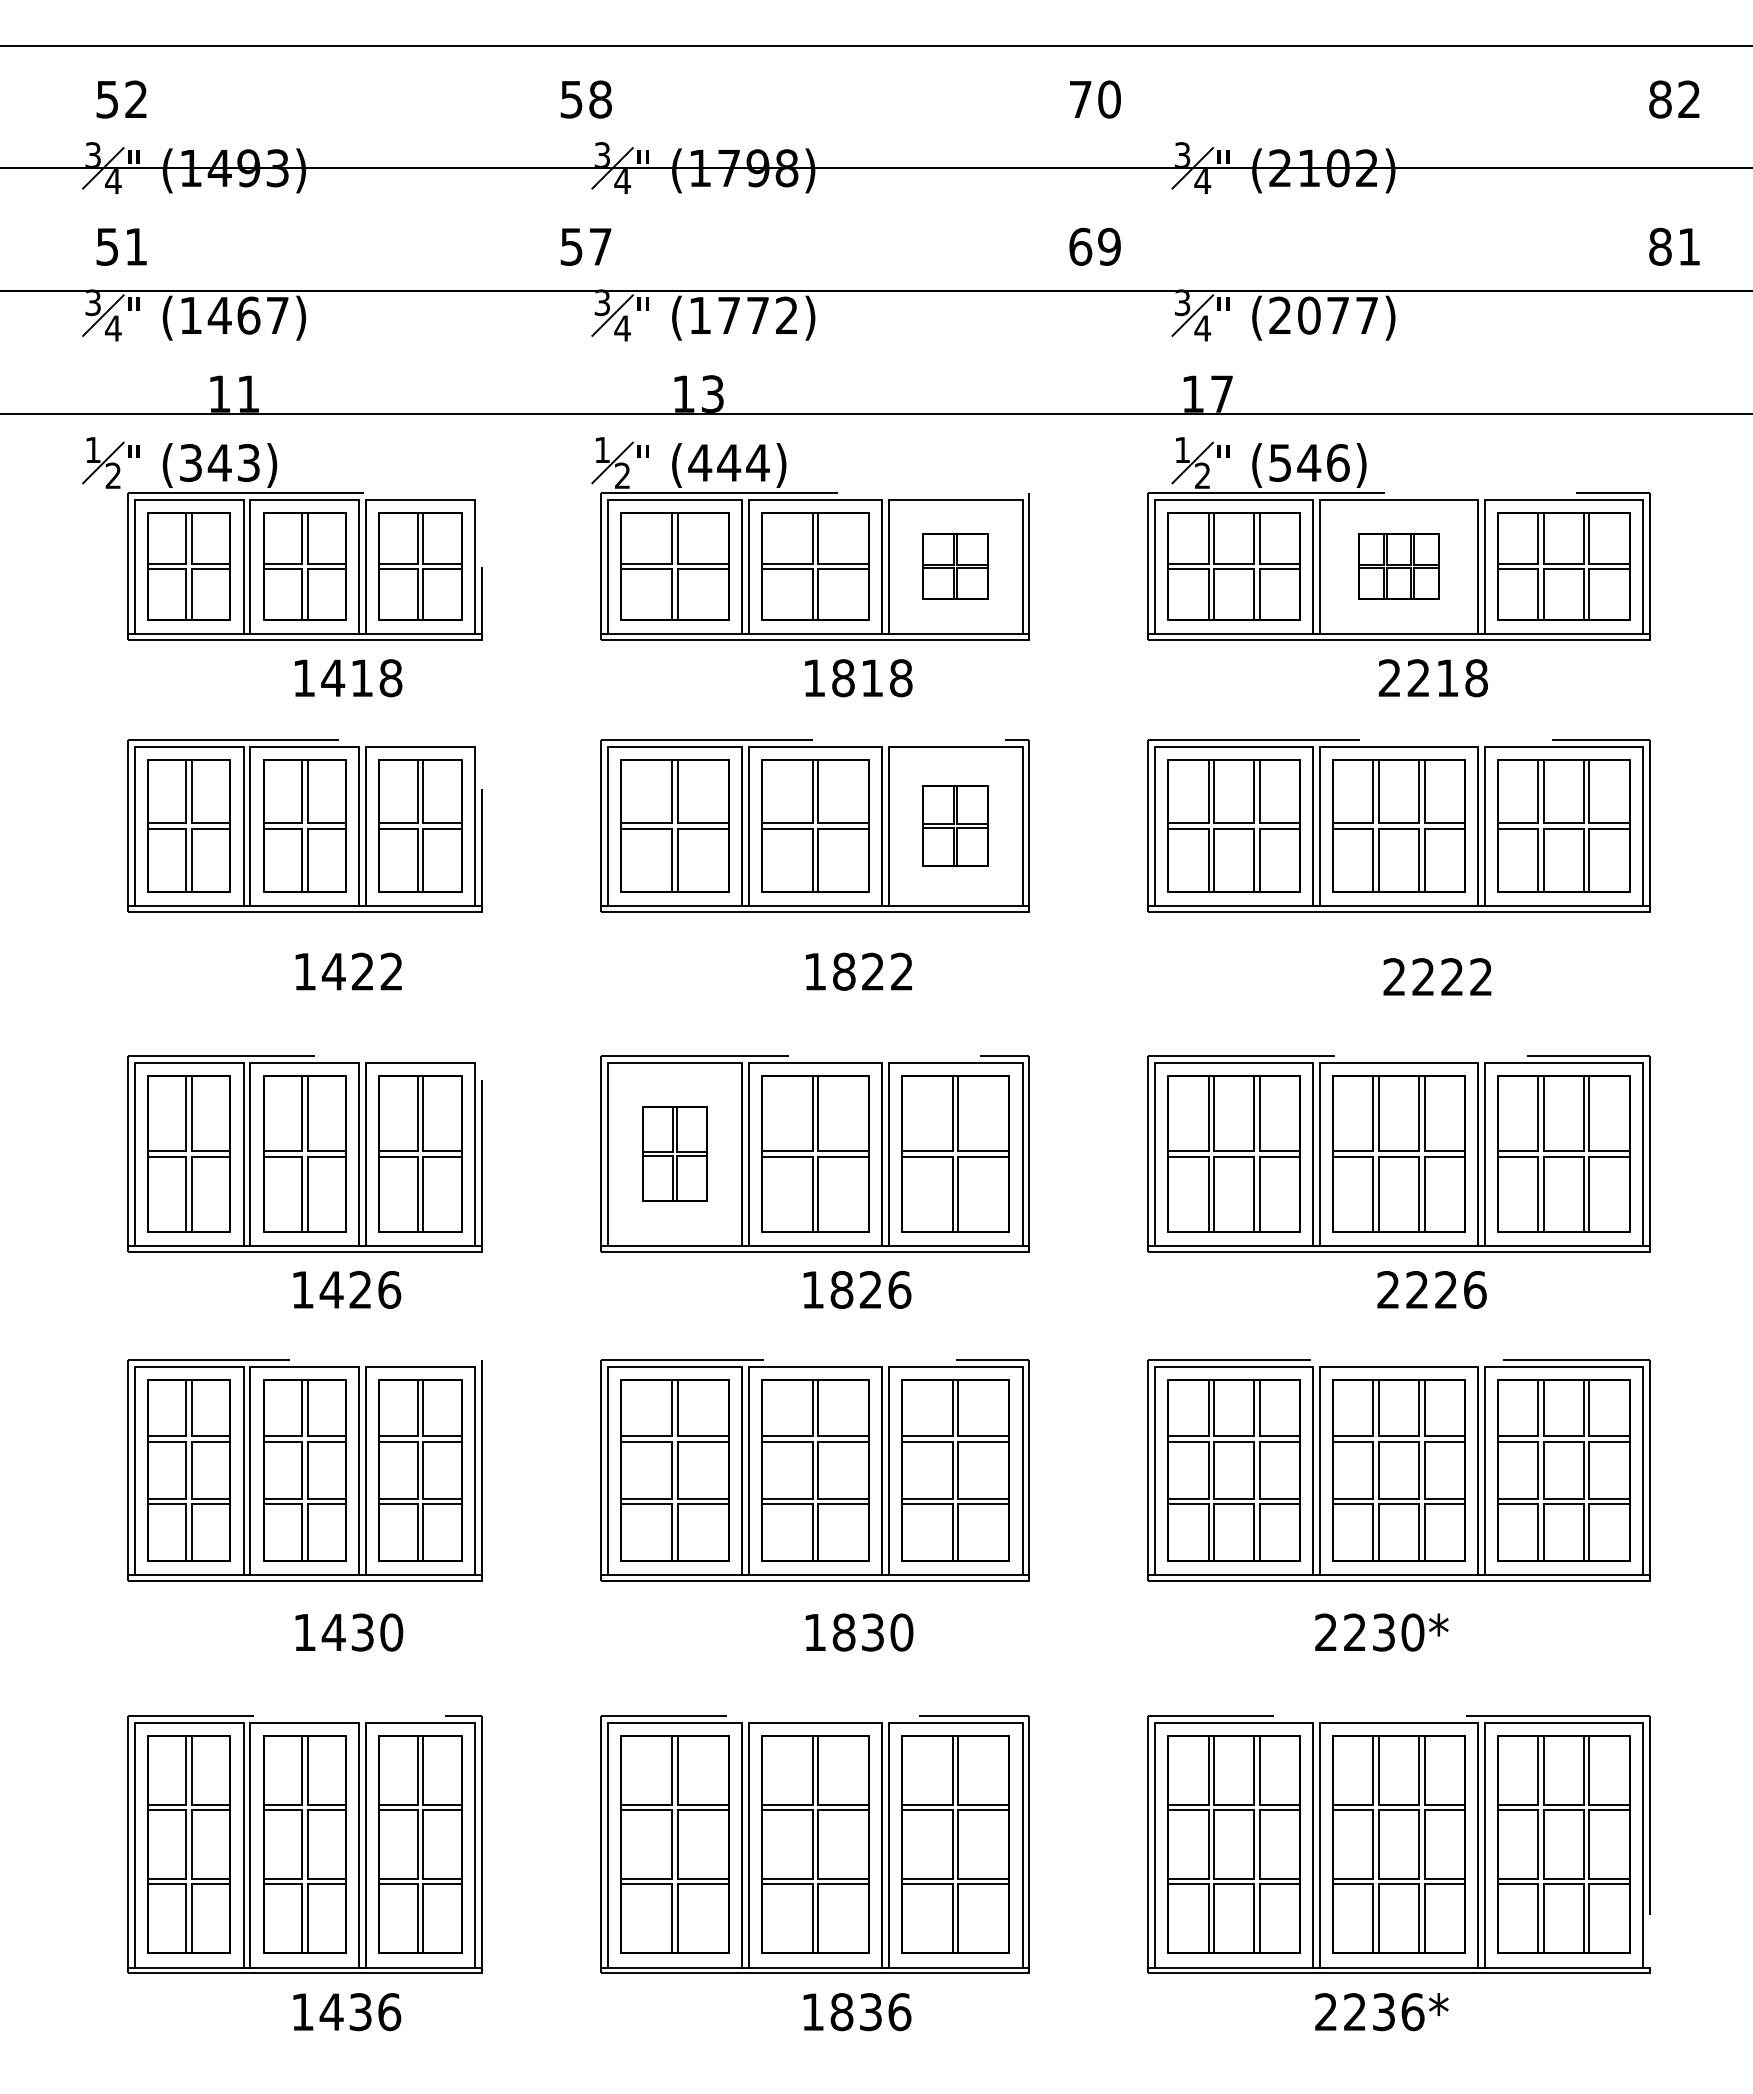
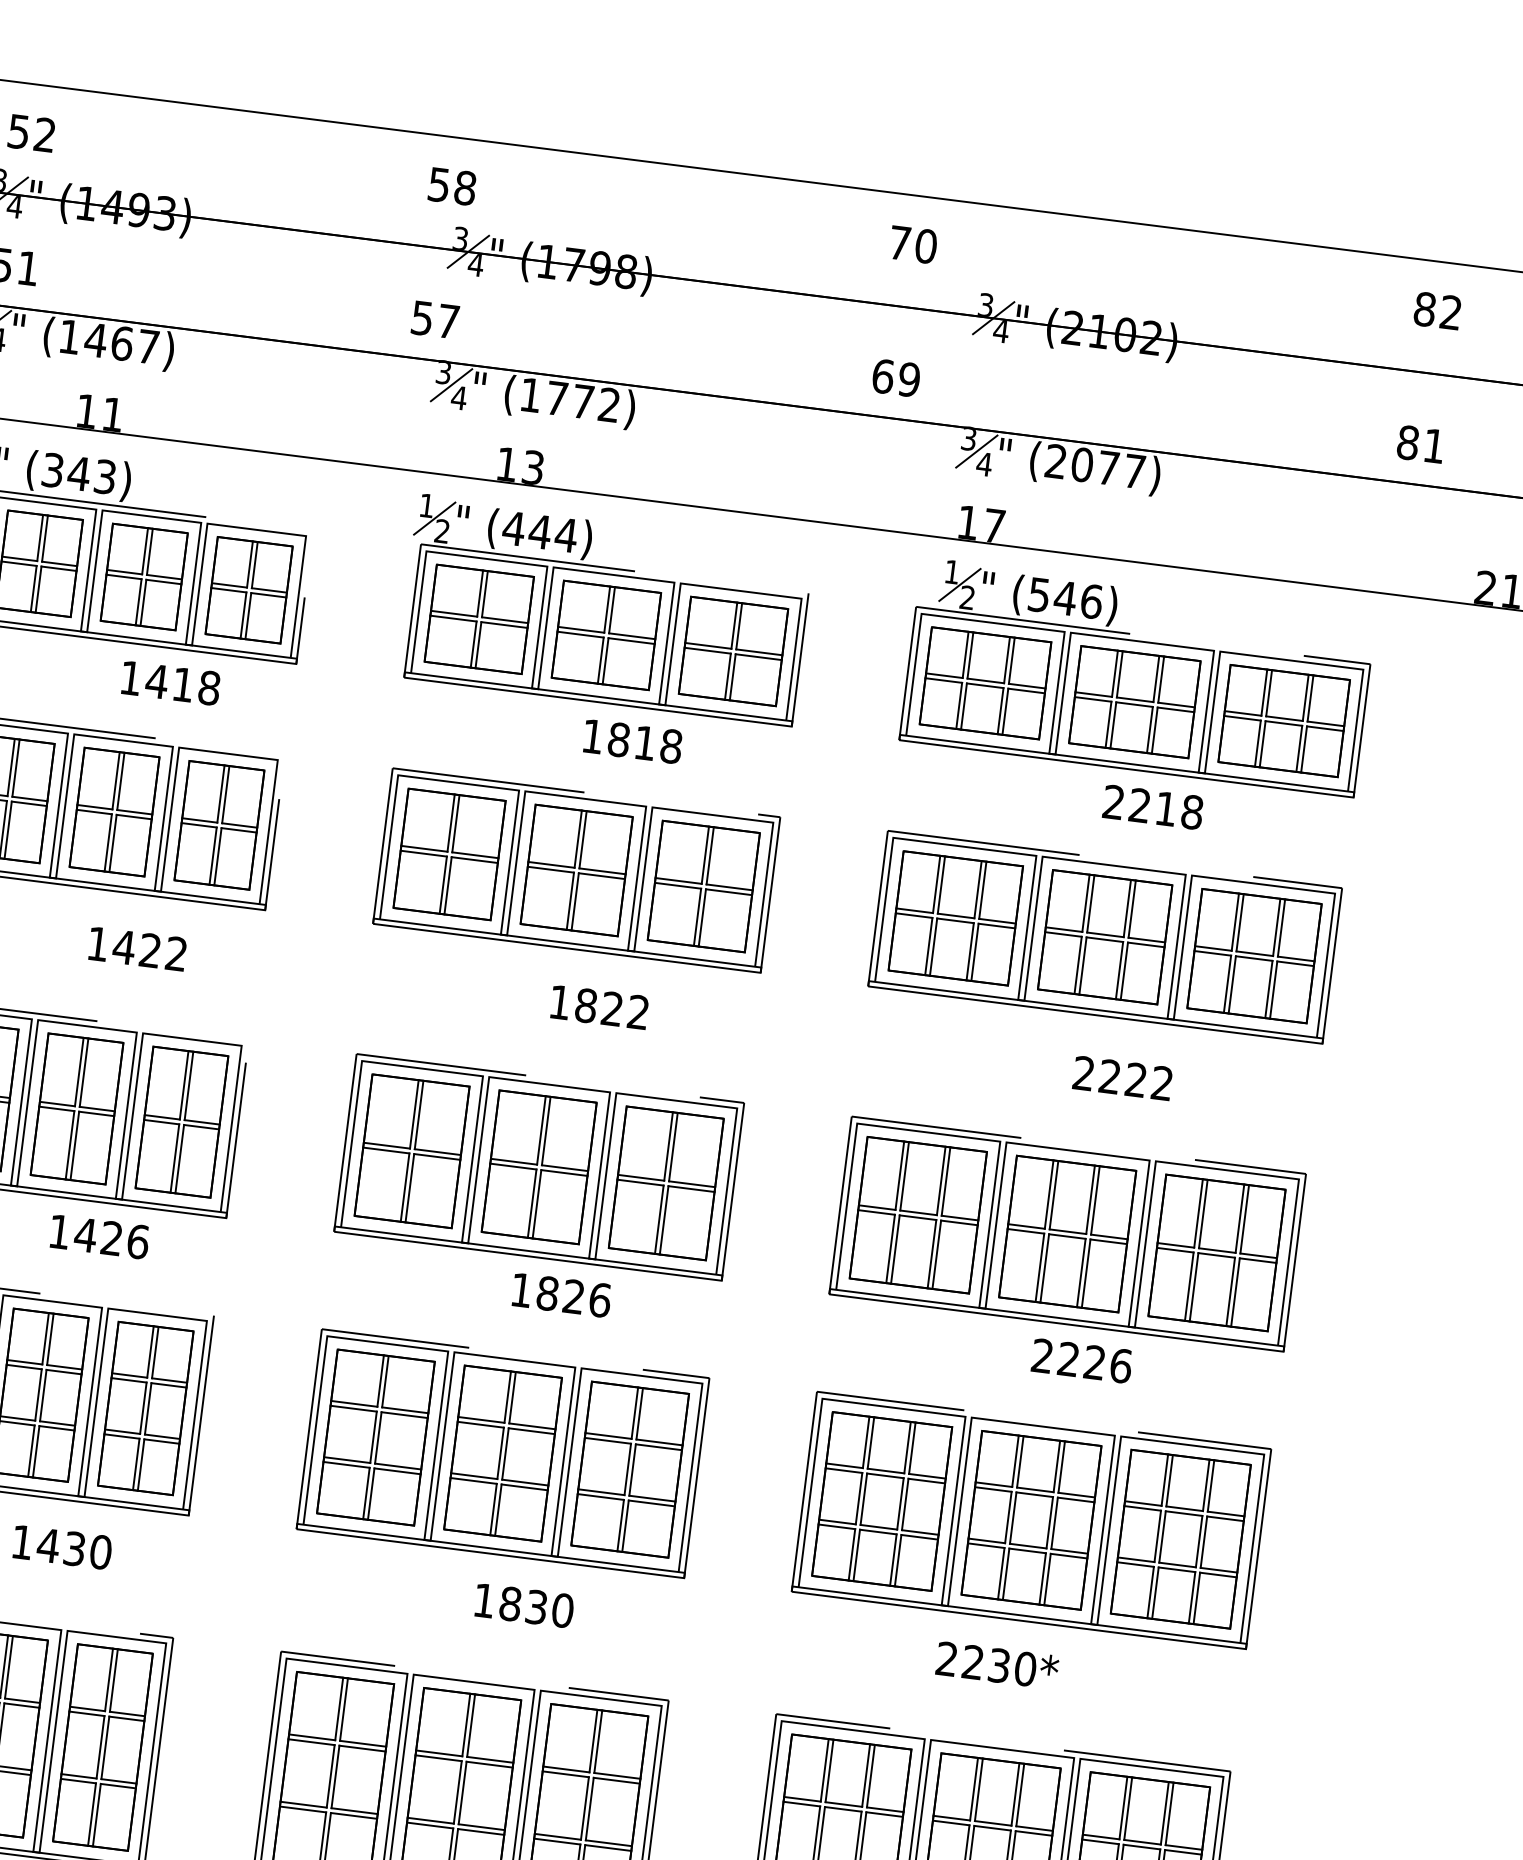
part: (955, 566) -> (733, 651), size x1.67
part: (1398, 566) -> (1134, 702), size x1.67
part: (955, 825) -> (703, 886), size x1.67
part: (674, 1153) -> (411, 1150), size x1.67

